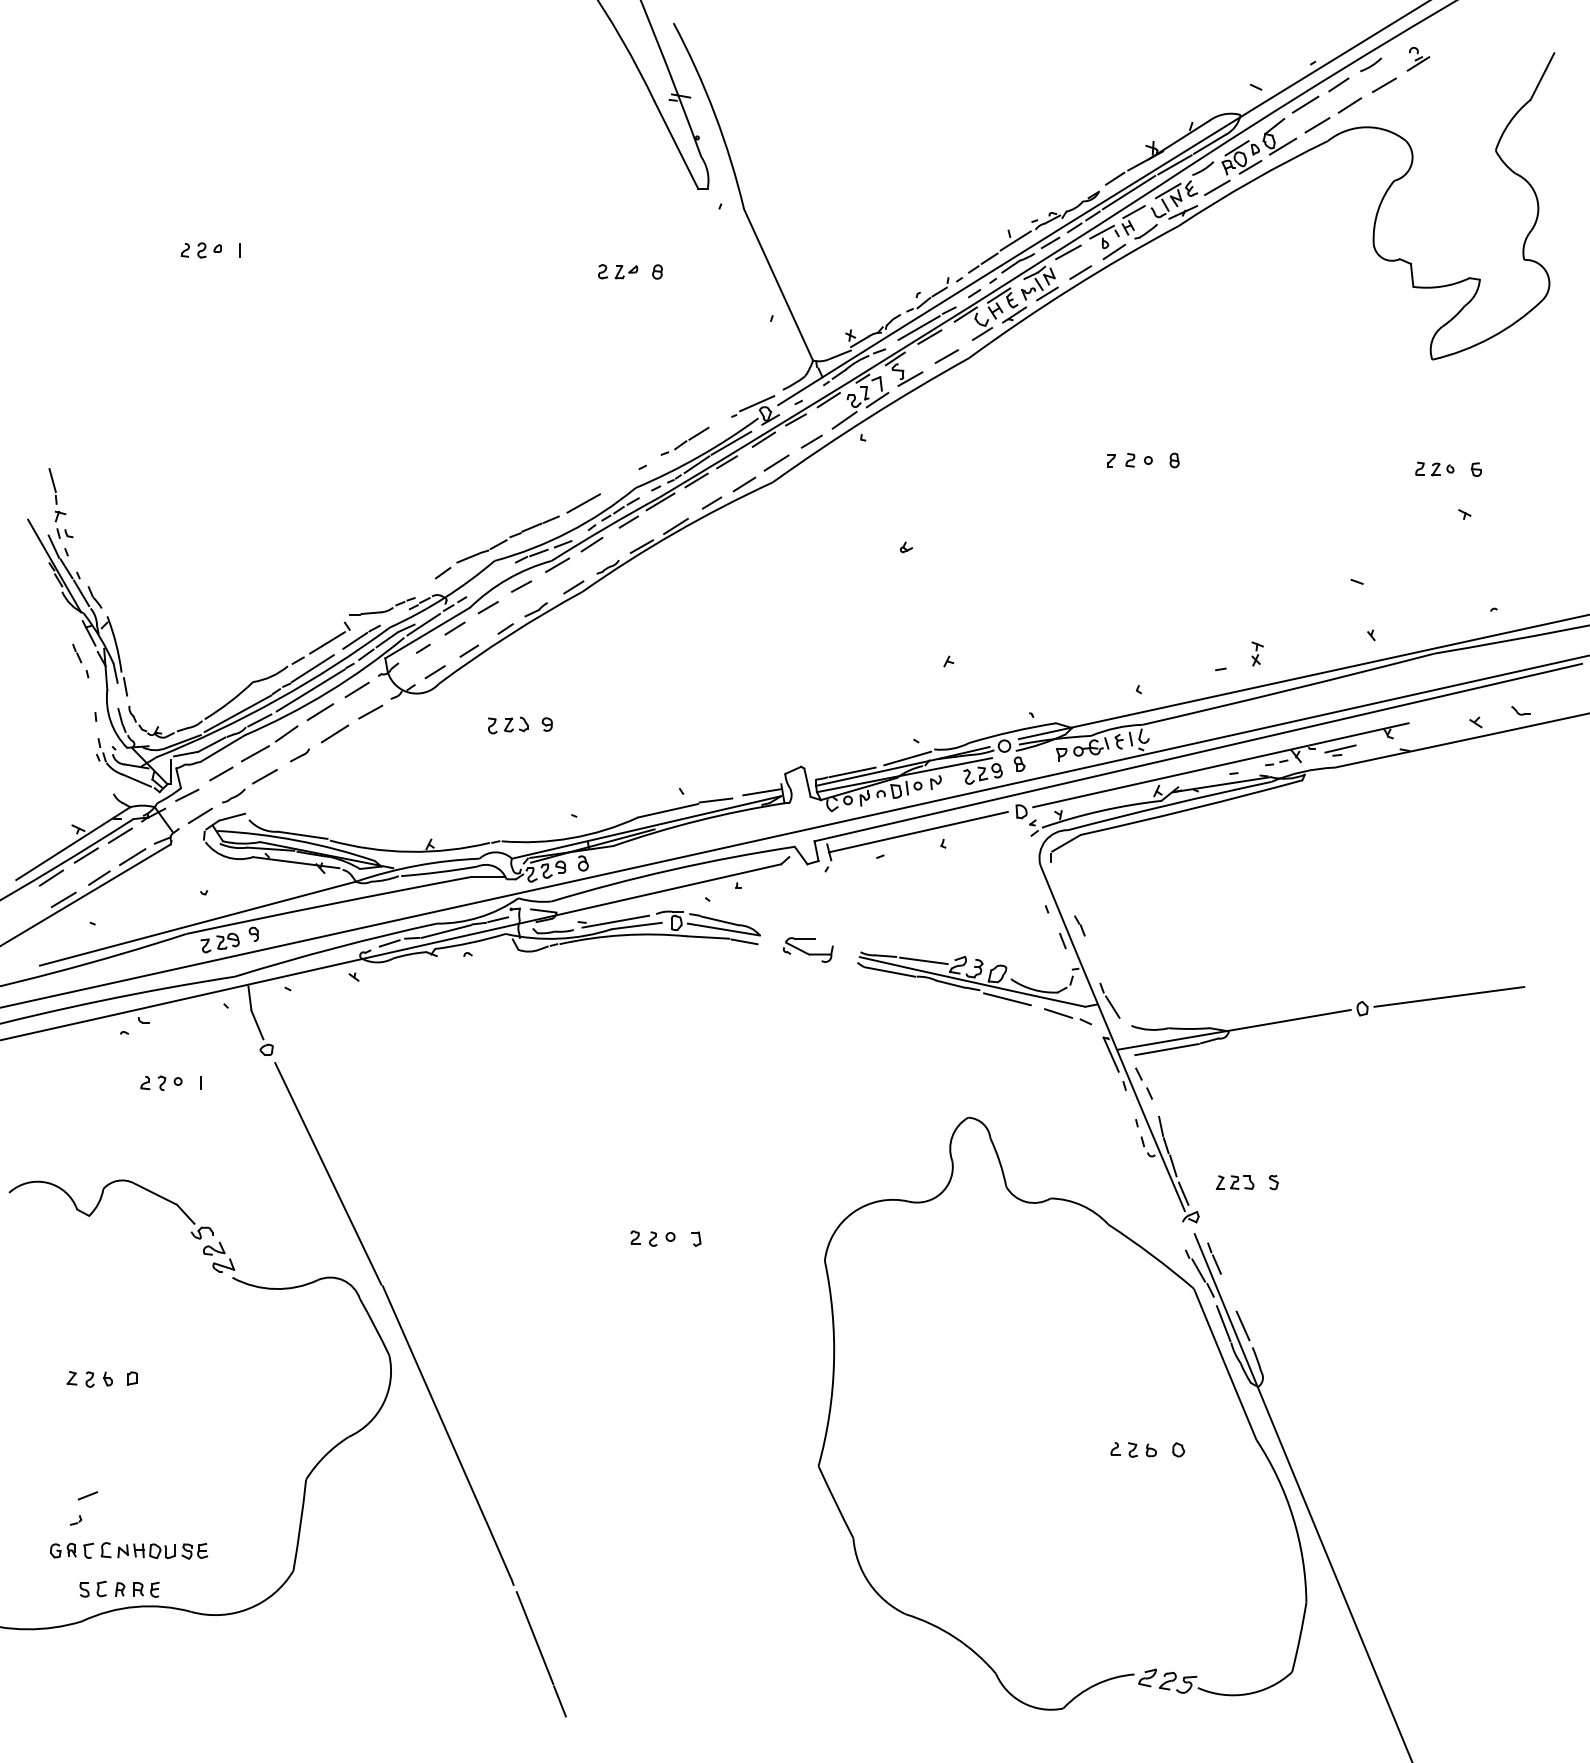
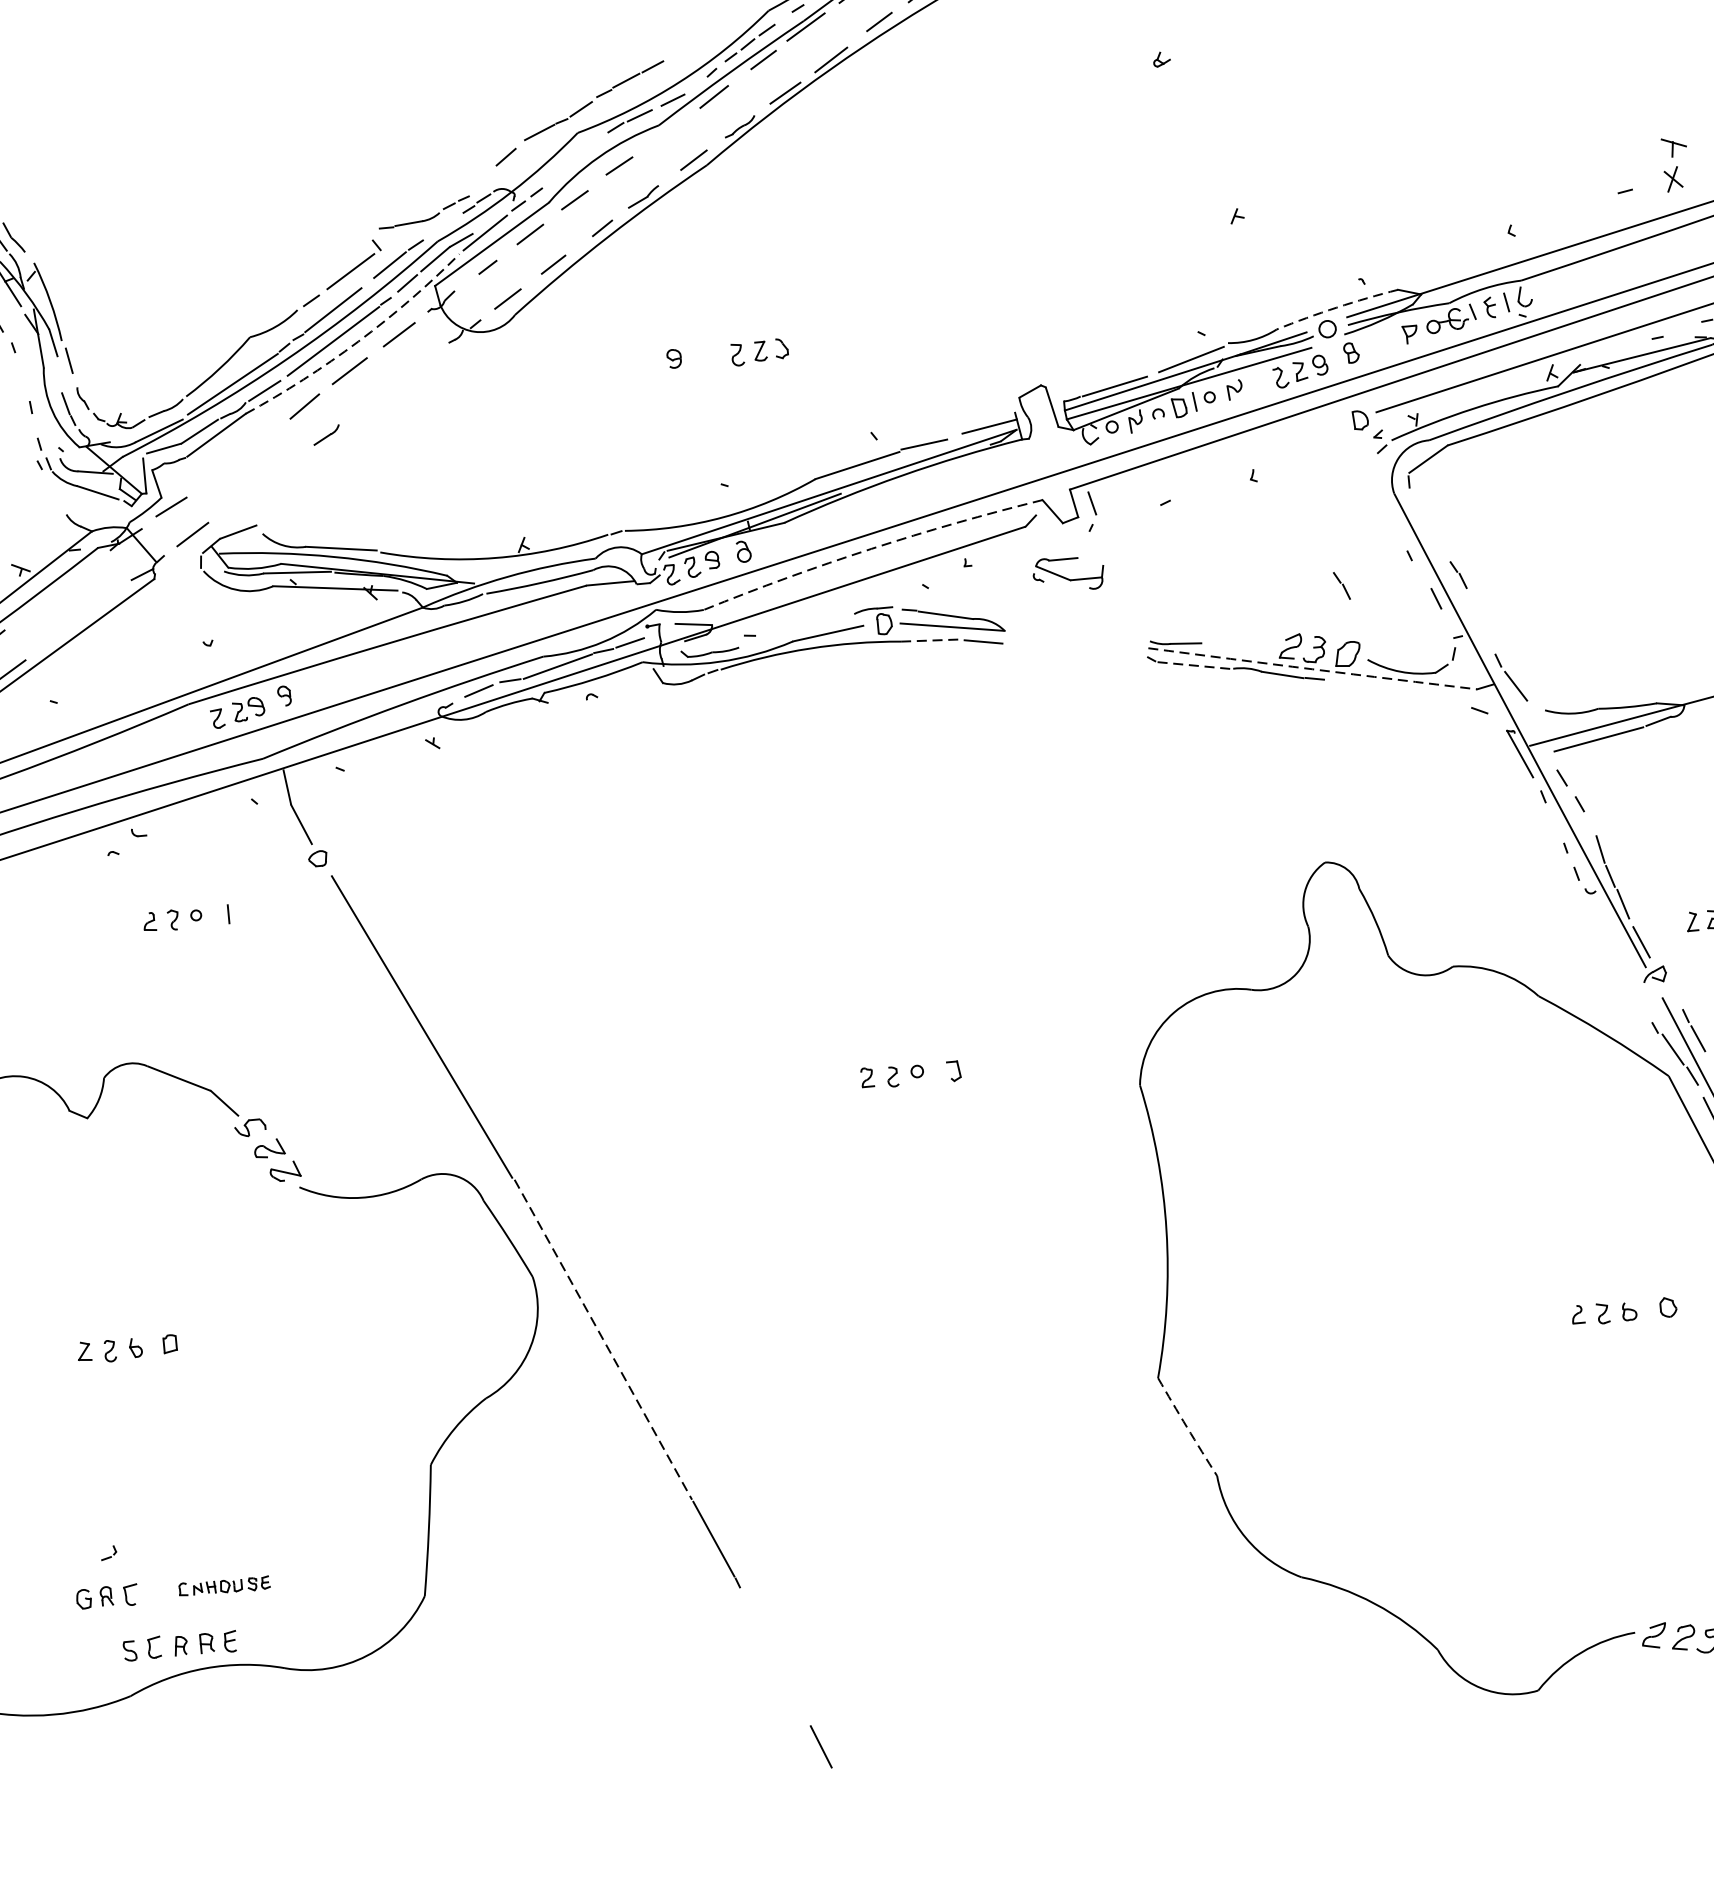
line: (583, 503) -> (696, 39), removed
line: (557, 565) -> (667, 131), removed
part: (1257, 653) -> (1675, 163), size x1.6
arc: (328, 692) -> (358, 342), solid -> dashed
line: (370, 711) -> (421, 363), removed
part: (508, 725) -> (760, 352), moved
arc: (1012, 731) -> (1337, 307), solid -> dashed
line: (334, 733) -> (372, 399), removed
line: (254, 753) -> (261, 438), removed
line: (221, 773) -> (217, 471), removed
line: (264, 776) -> (278, 470), removed
part: (233, 795) -> (237, 501), removed
line: (917, 831) -> (1215, 462), removed
line: (119, 835) -> (80, 573), removed
line: (85, 855) -> (34, 606), removed
line: (132, 857) -> (101, 602), removed
arc: (672, 869) -> (871, 548), solid -> dashed
line: (99, 877) -> (57, 635), removed
line: (615, 921) -> (797, 629), removed
line: (997, 925) -> (1341, 585), added
line: (708, 937) -> (931, 640), solid -> dashed
part: (807, 949) -> (1067, 573), moved
line: (923, 960) -> (1240, 644), removed
line: (889, 971) -> (1193, 664), solid -> dashed
arc: (972, 982) -> (1313, 669), solid -> dashed
line: (1007, 999) -> (1365, 689), removed
line: (1058, 1013) -> (1439, 702), removed
line: (434, 1404) -> (603, 1341), solid -> dashed
line: (87, 1495) -> (121, 1516), removed
arc: (835, 1502) -> (1186, 1427), solid -> dashed
part: (154, 1550) -> (224, 1585), size x0.6
line: (534, 1637) -> (776, 1659), removed

